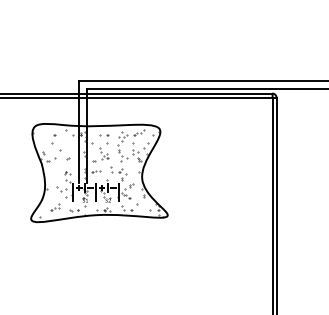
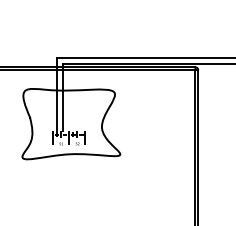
hatch: (96, 173) -> (69, 124), removed

